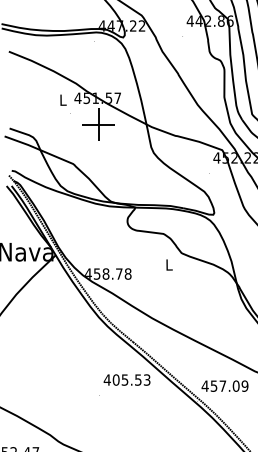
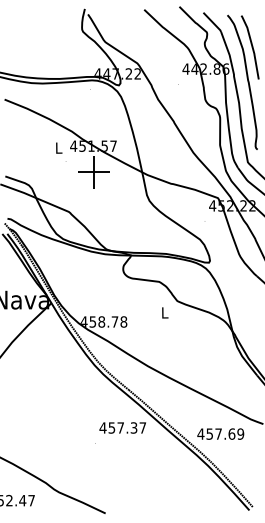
text: (131, 379) -> (127, 427), 405.53 -> 457.37
text: (235, 385) -> (231, 433), 457.09 -> 457.69

